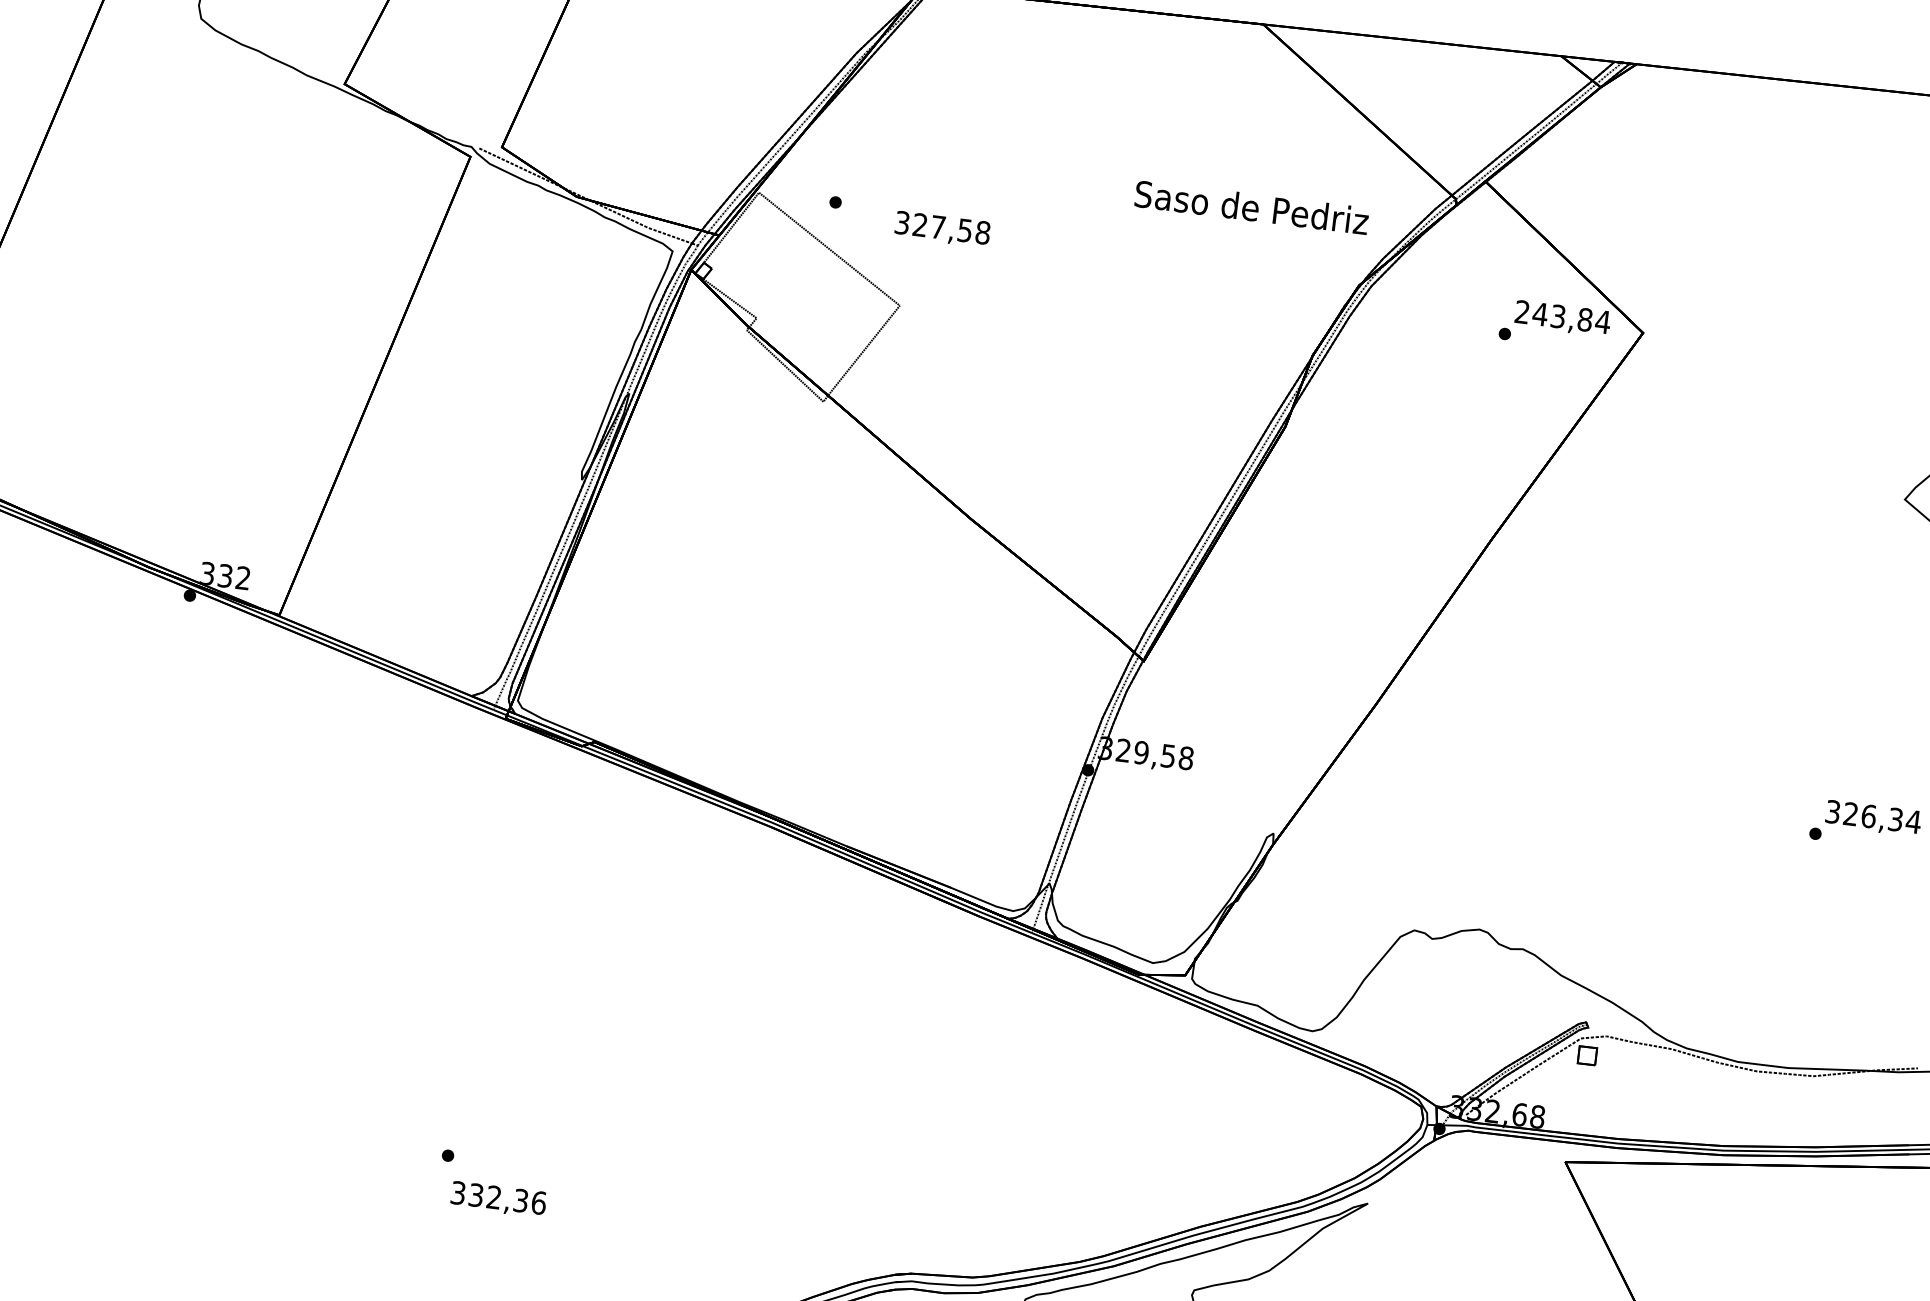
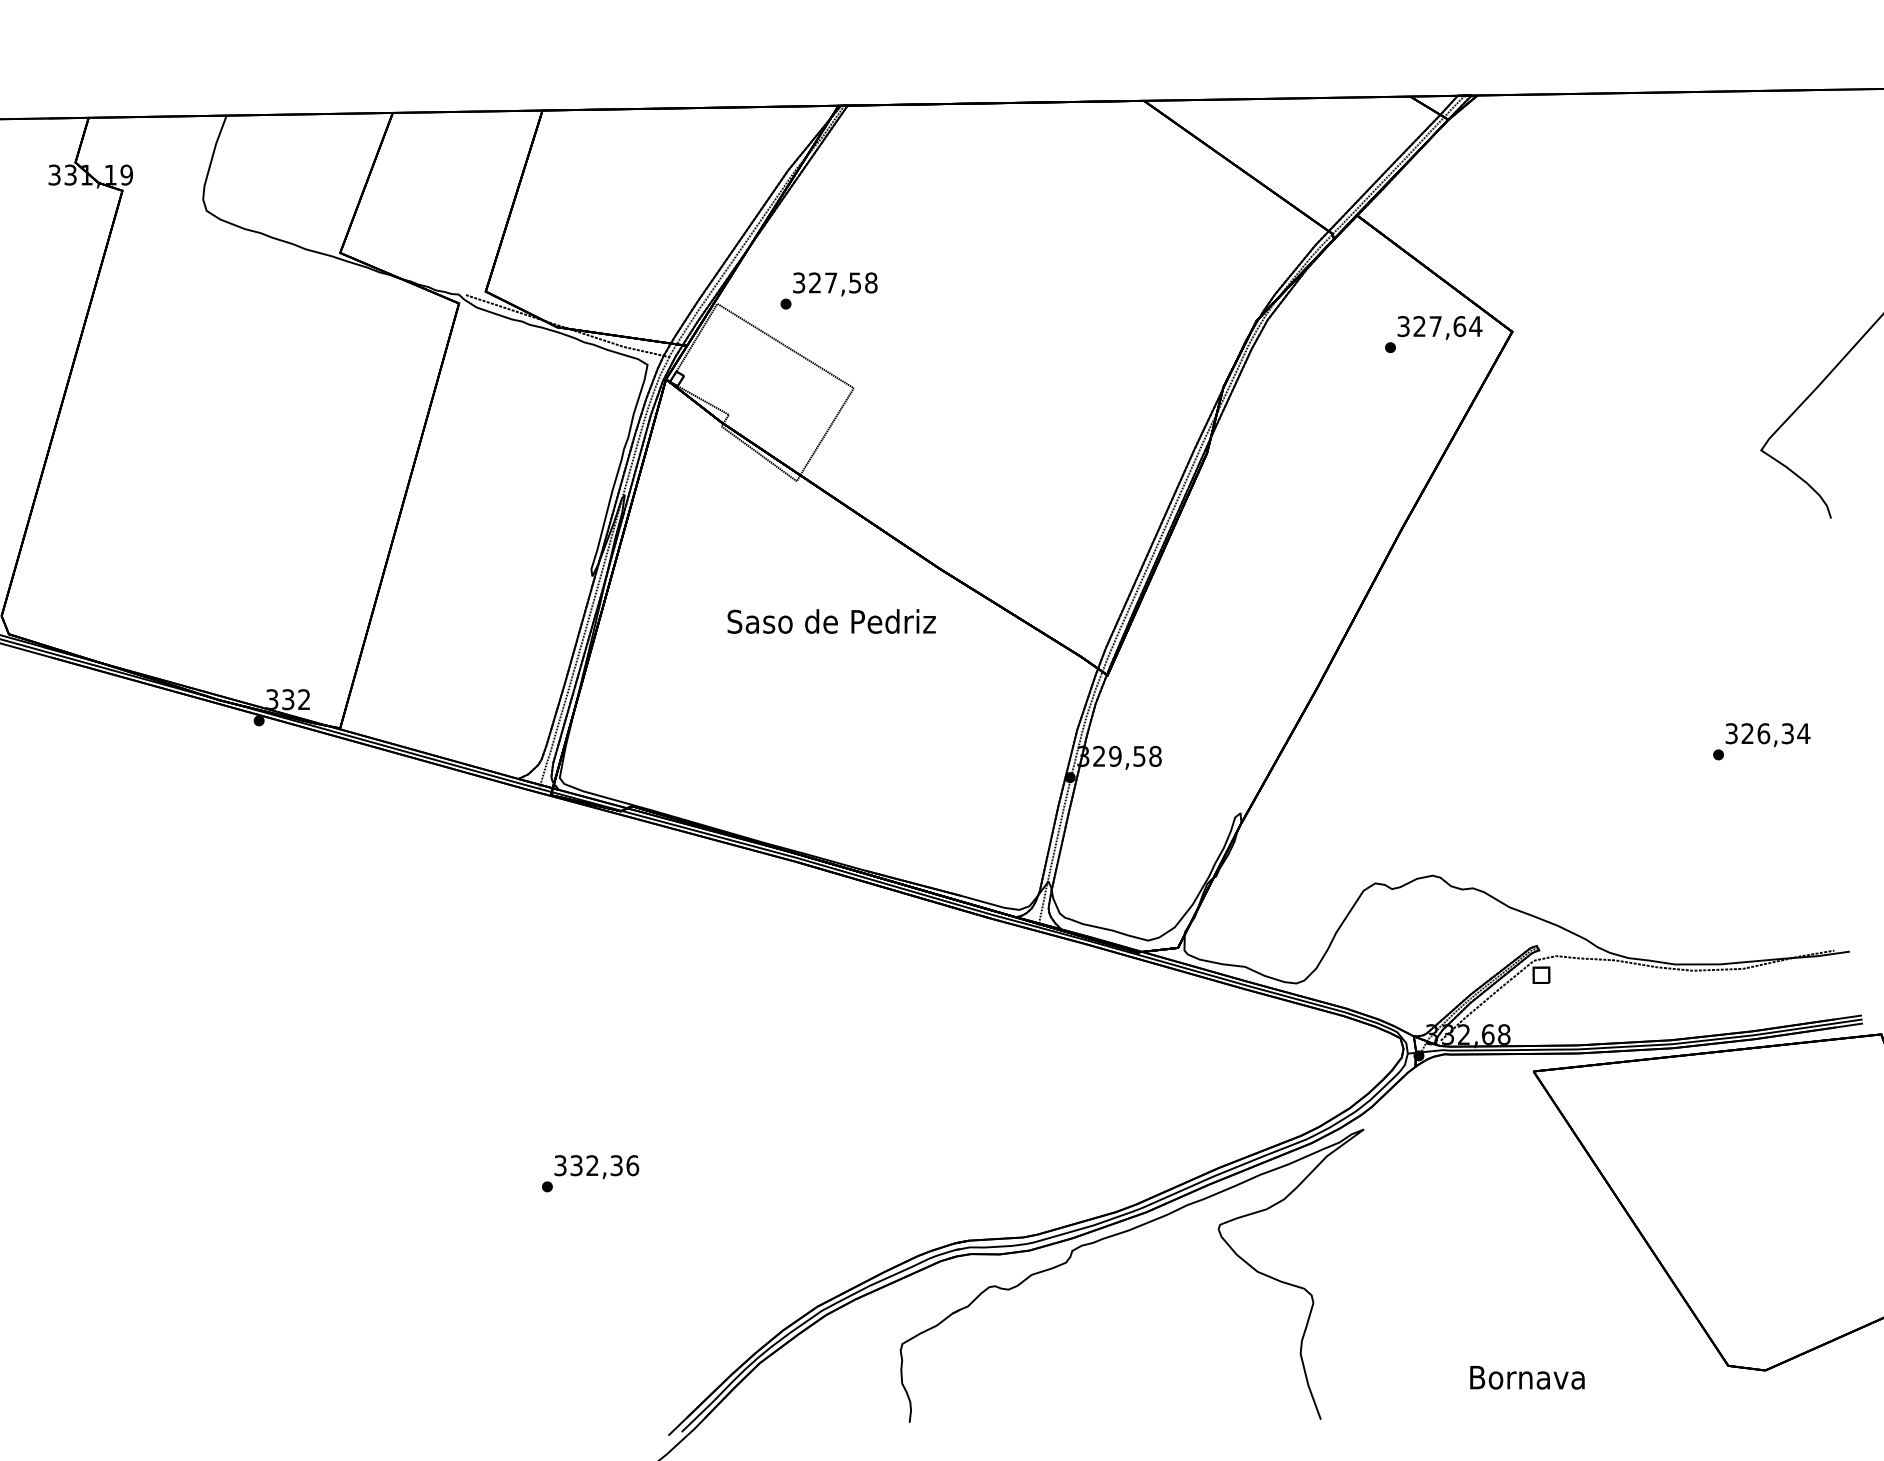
text: (1251, 207) -> (831, 621), moved
text: (942, 229) -> (835, 284), moved
text: (1553, 315) -> (1431, 326), 243,84 -> 327,64
text: (498, 1200) -> (596, 1167), moved

